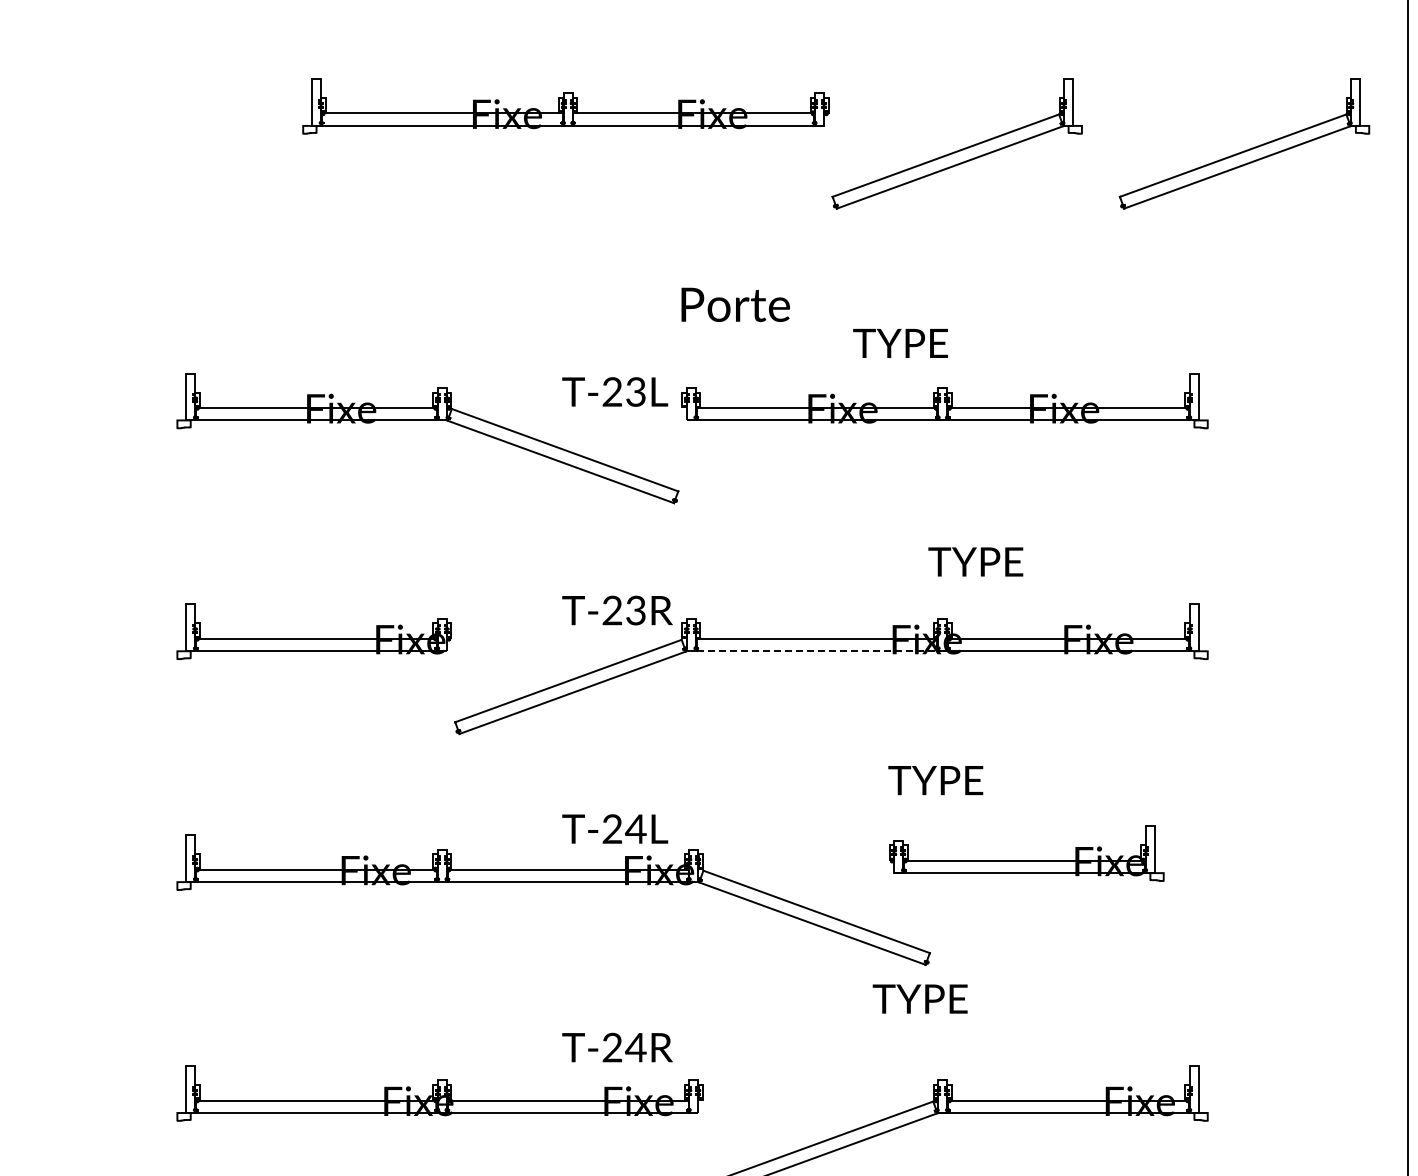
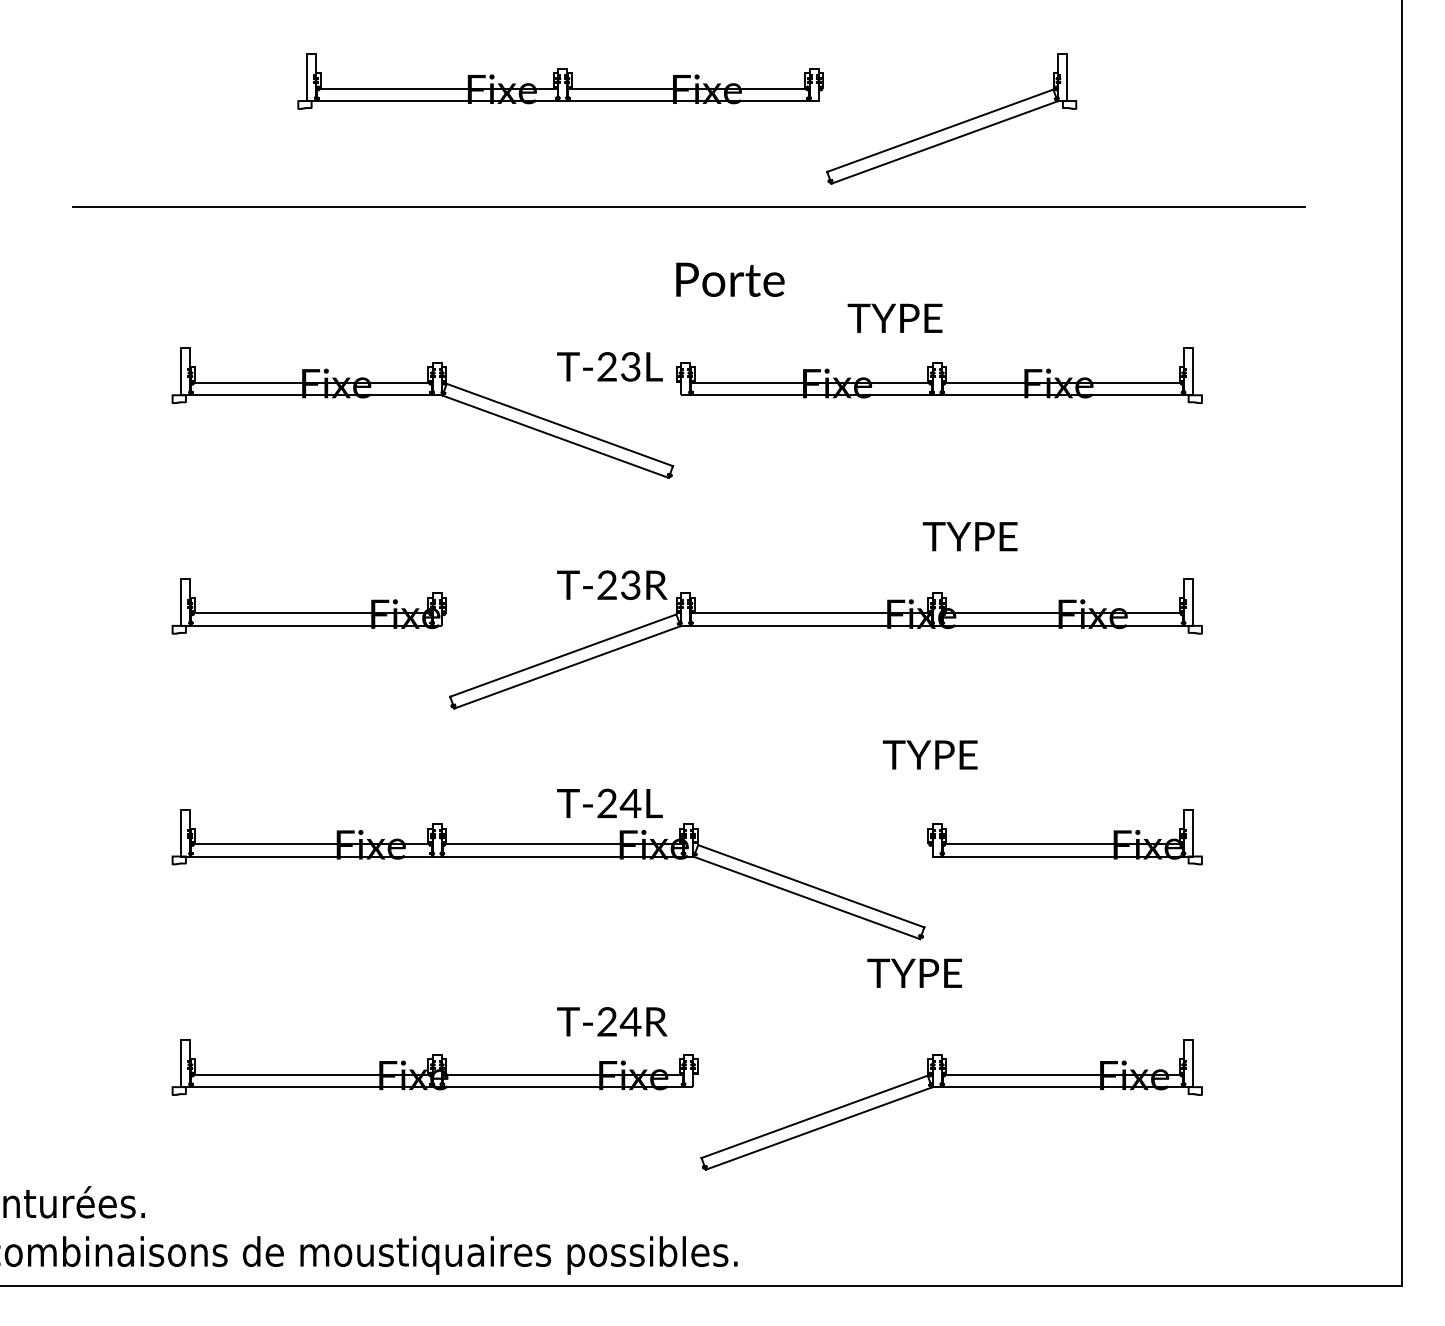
part: (1247, 149) -> (1241, 124), removed
line: (693, 231) -> (688, 206), added
line: (817, 650) -> (812, 625), dashed -> solid
part: (1026, 854) -> (1064, 837), moved

